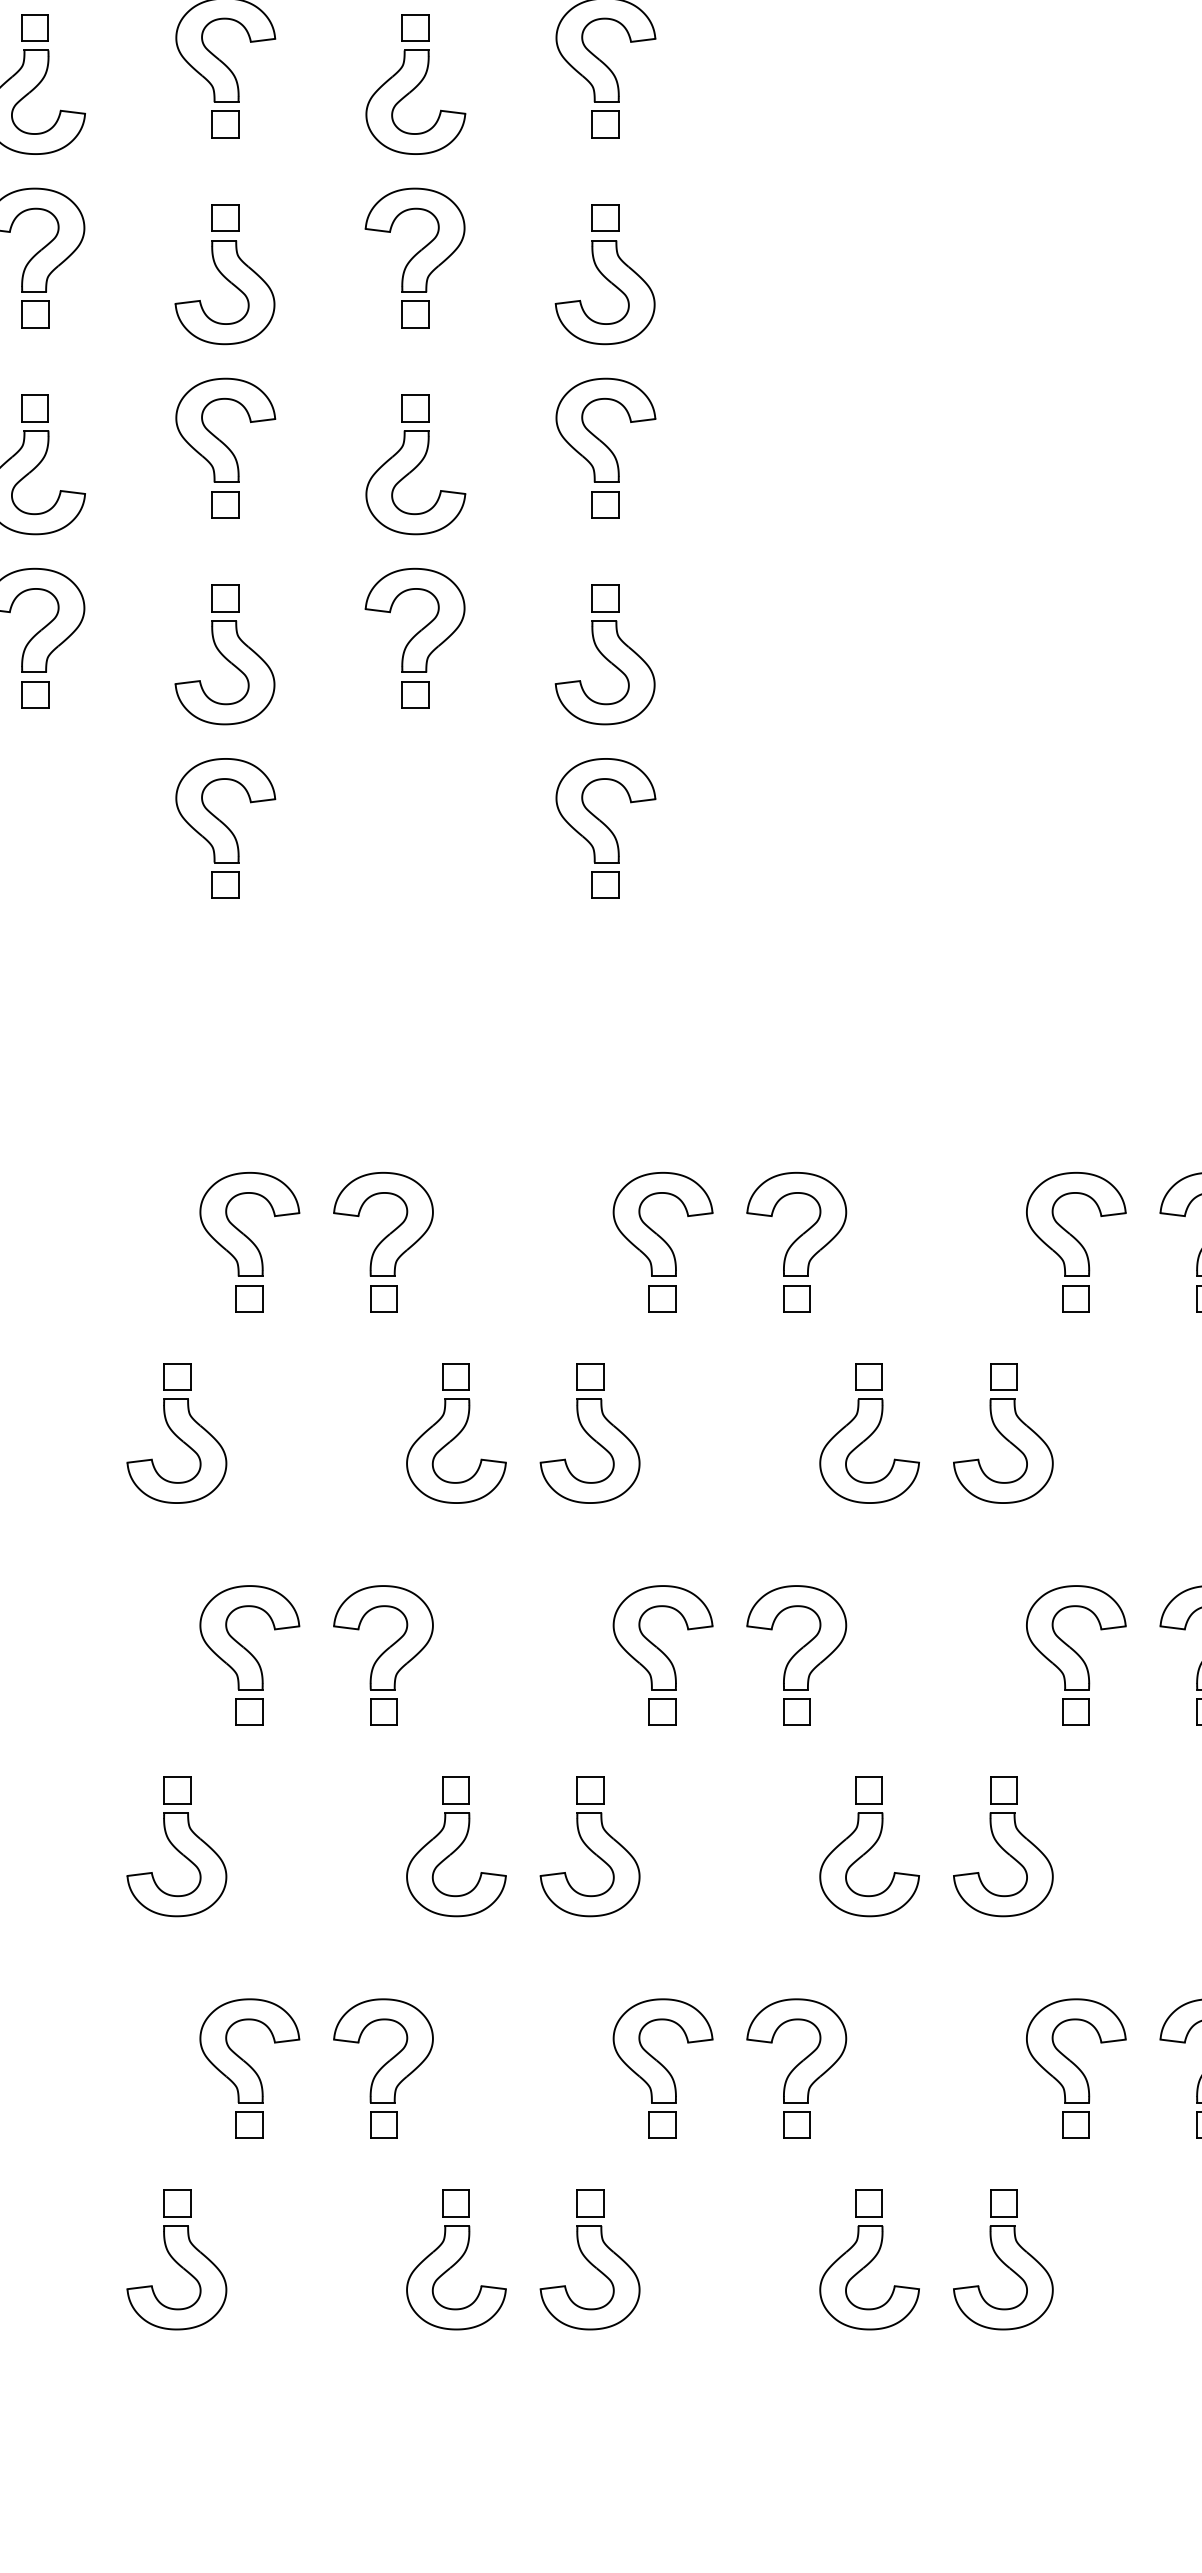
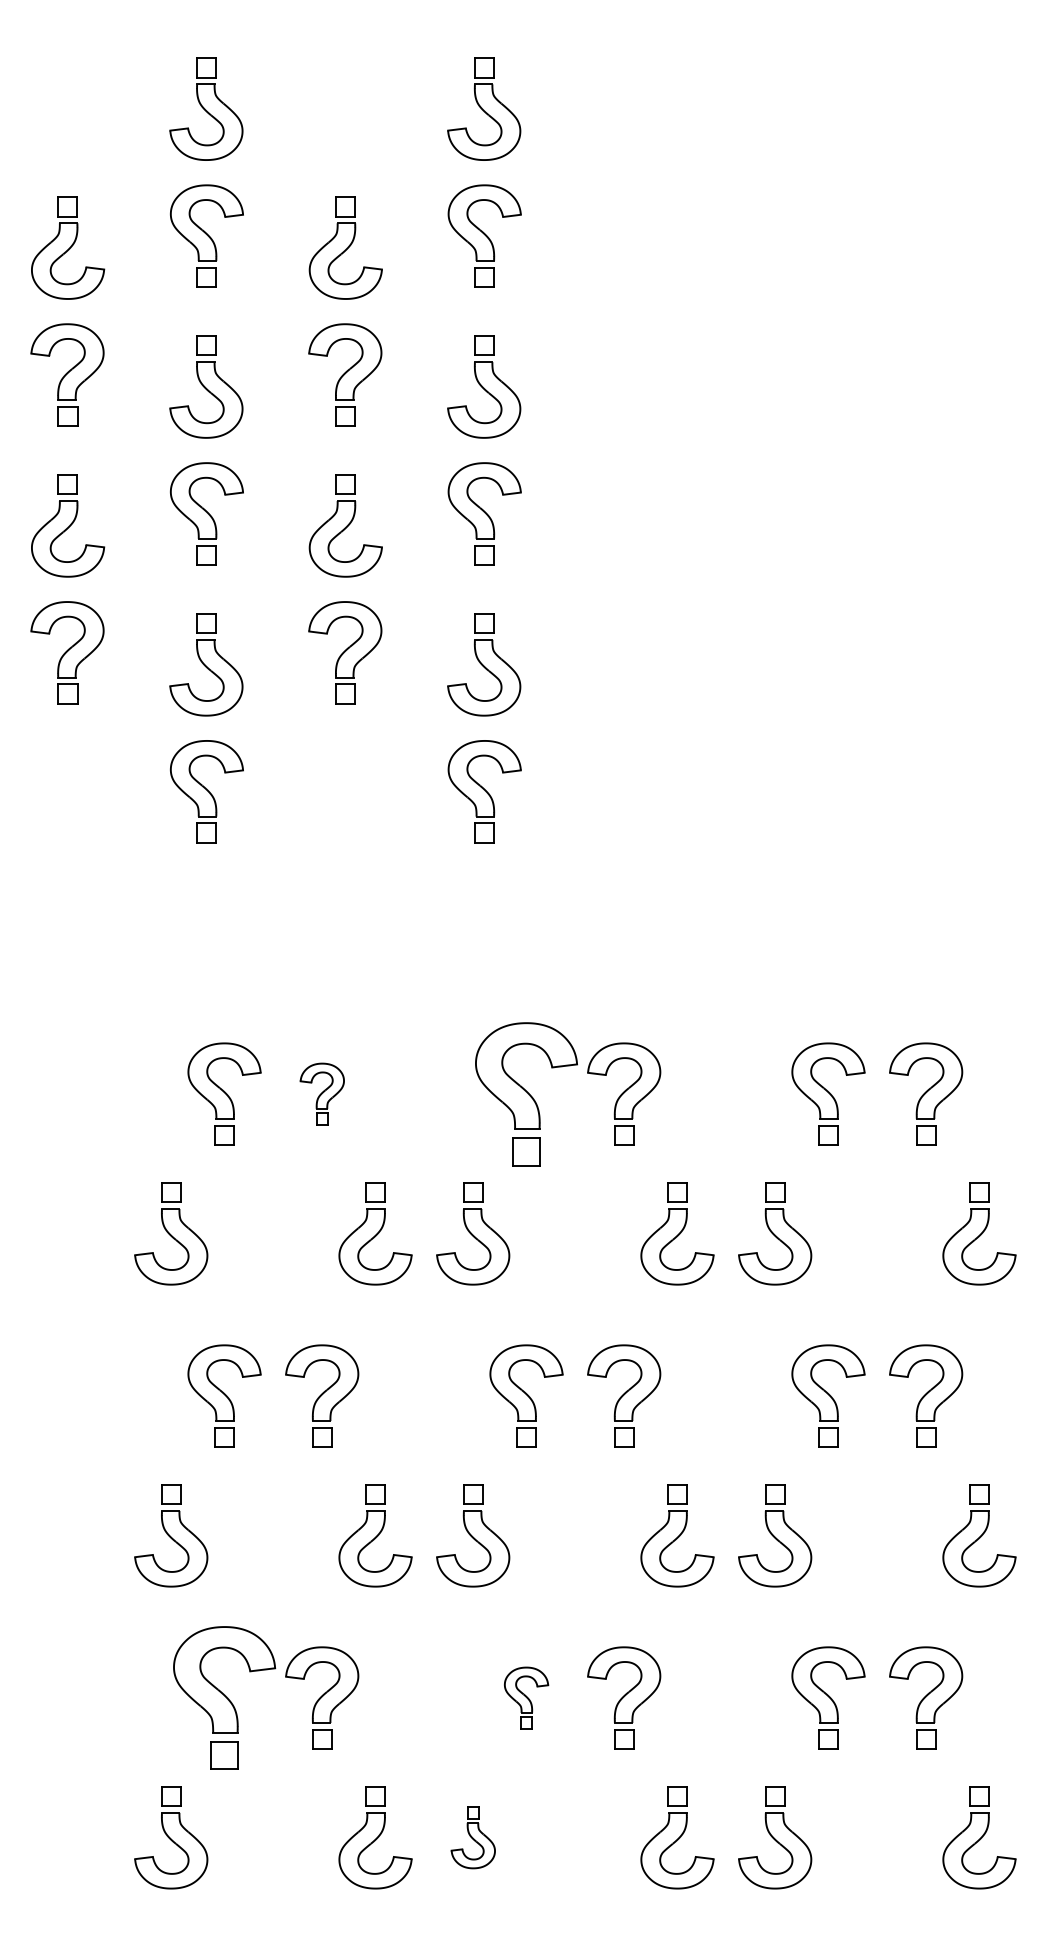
part: (383, 1241) -> (322, 1093), size x0.6
part: (663, 1241) -> (526, 1093), size x1.4
part: (249, 2067) -> (224, 1697), size x1.4
part: (663, 2067) -> (526, 1697), size x0.6
part: (590, 2259) -> (473, 1837), size x0.6

